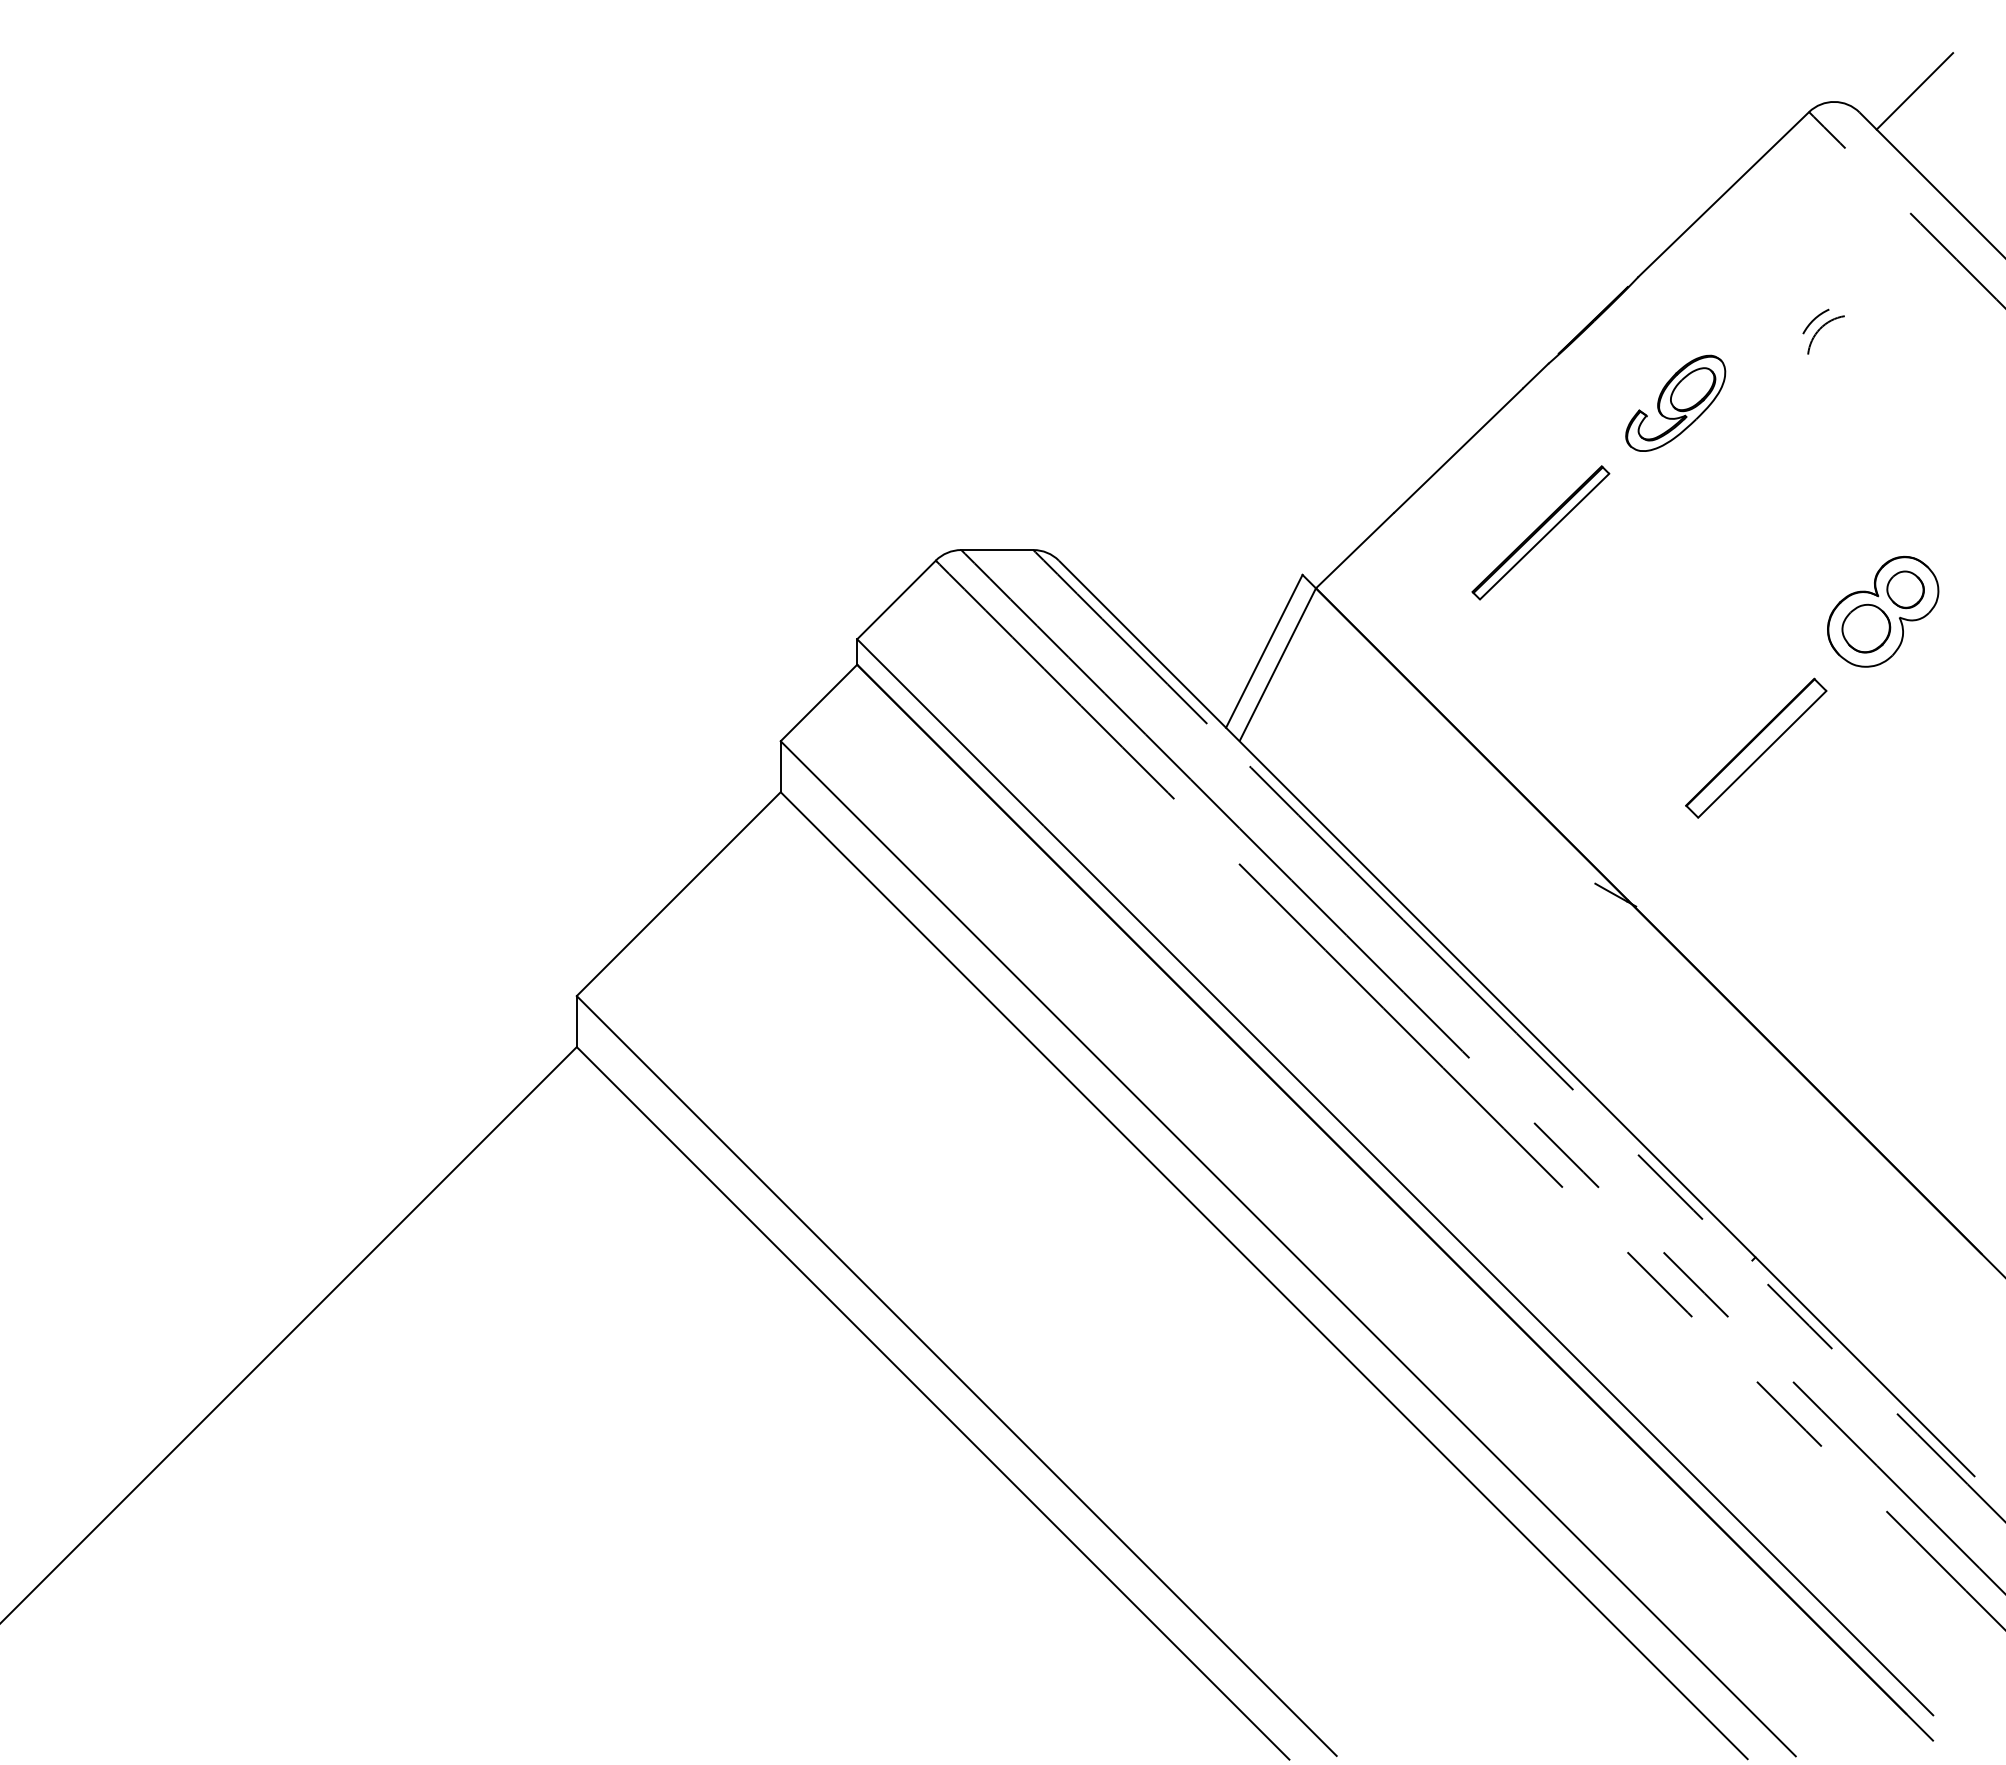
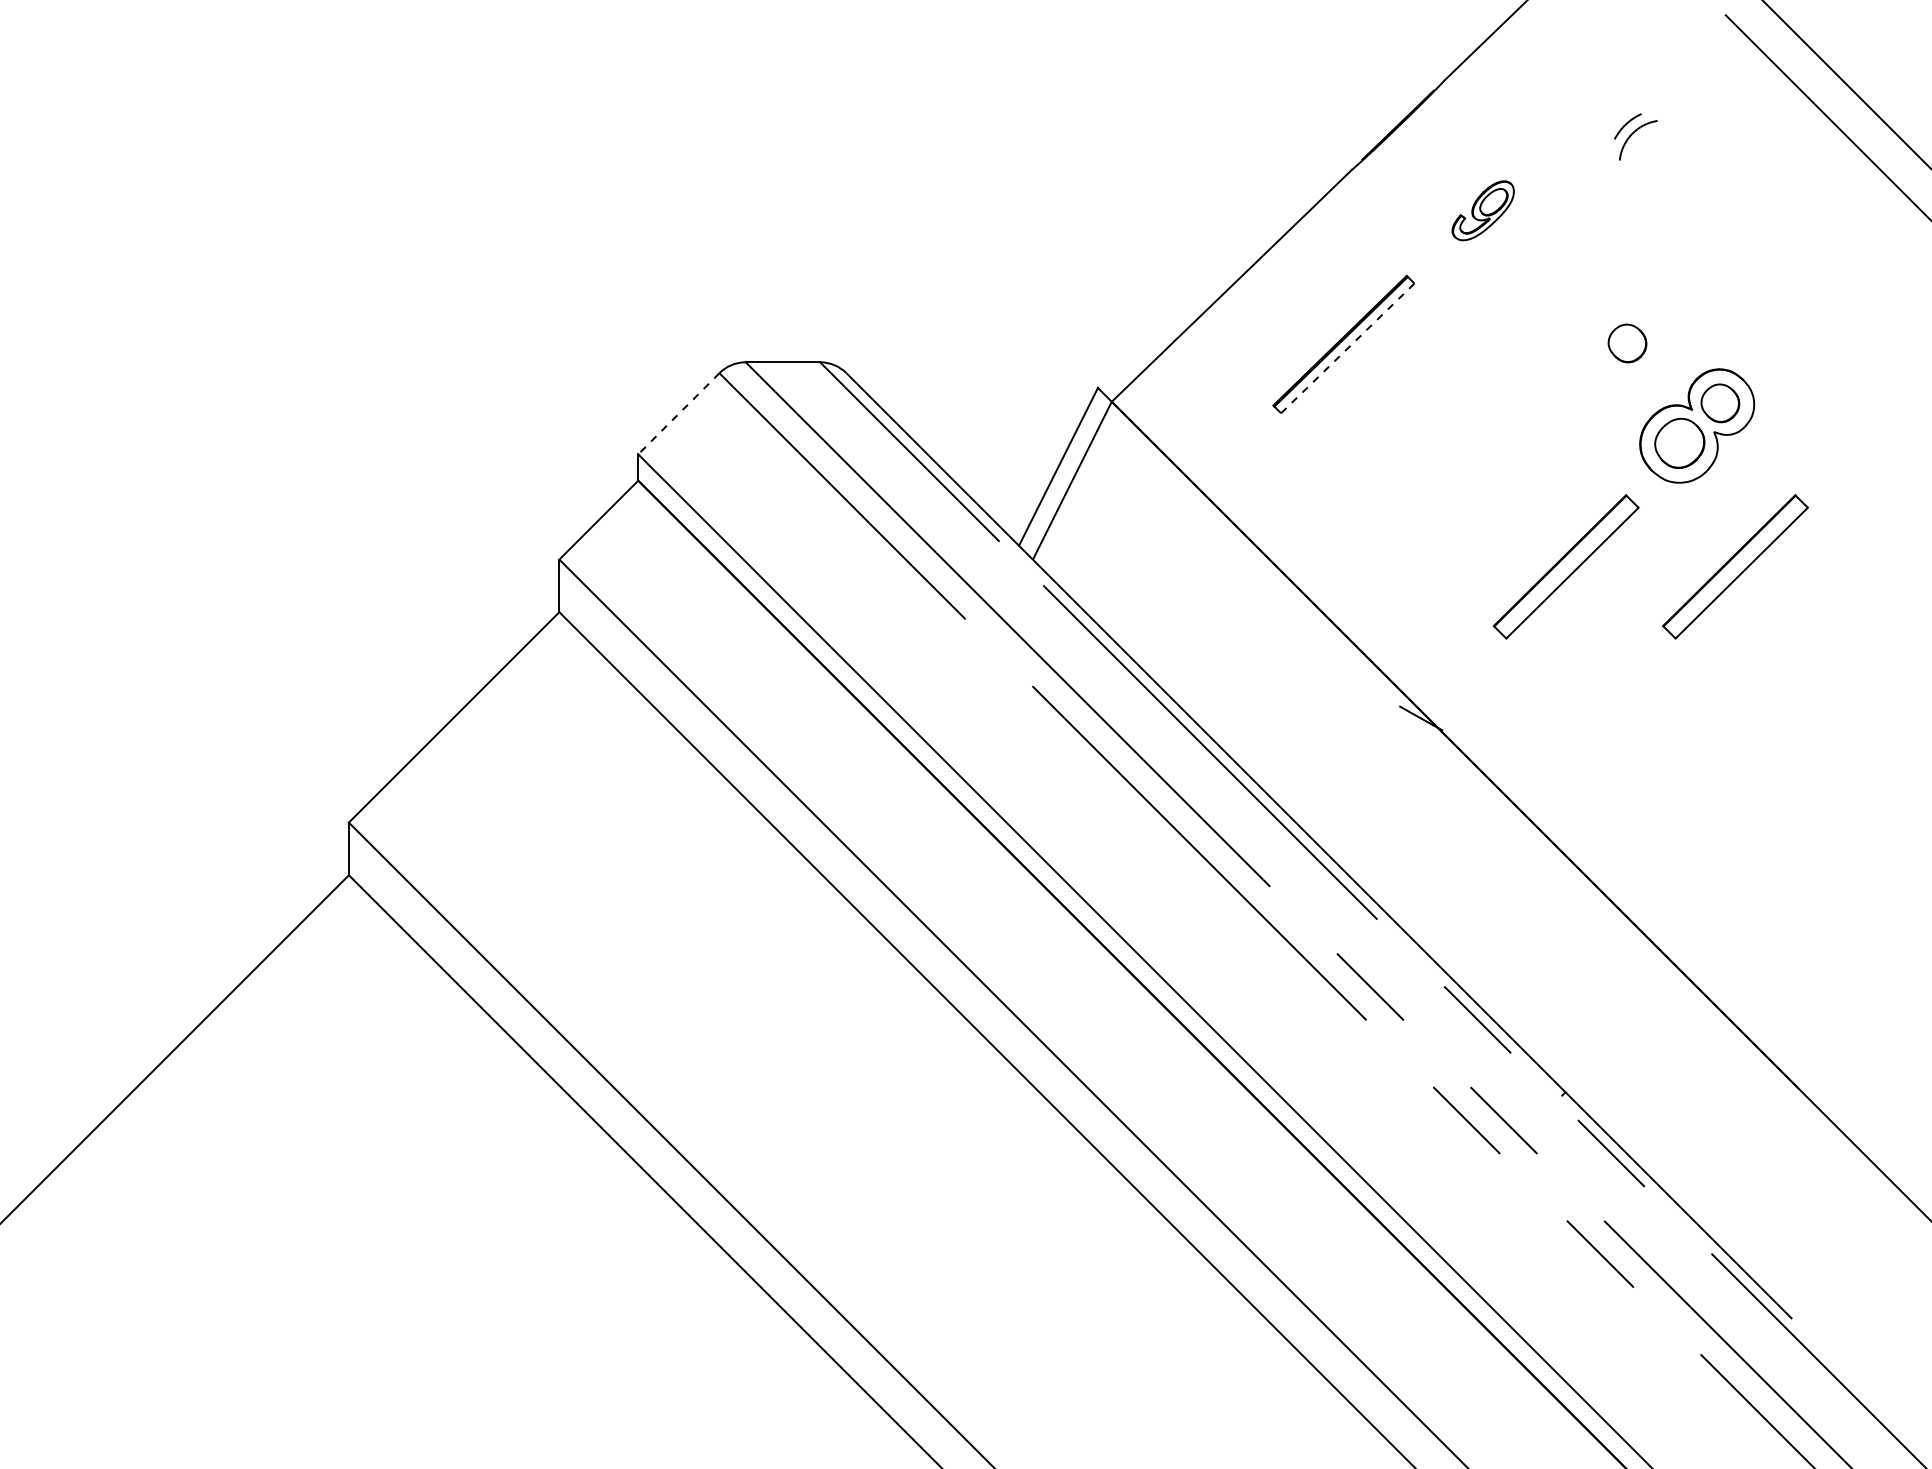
part: (1675, 402) -> (1482, 210), size x0.6
part: (1815, 531) -> (1627, 343), added
line: (1544, 536) -> (1347, 348), solid -> dashed
line: (896, 599) -> (678, 413), solid -> dashed
part: (1920, 747) -> (1735, 566), added

